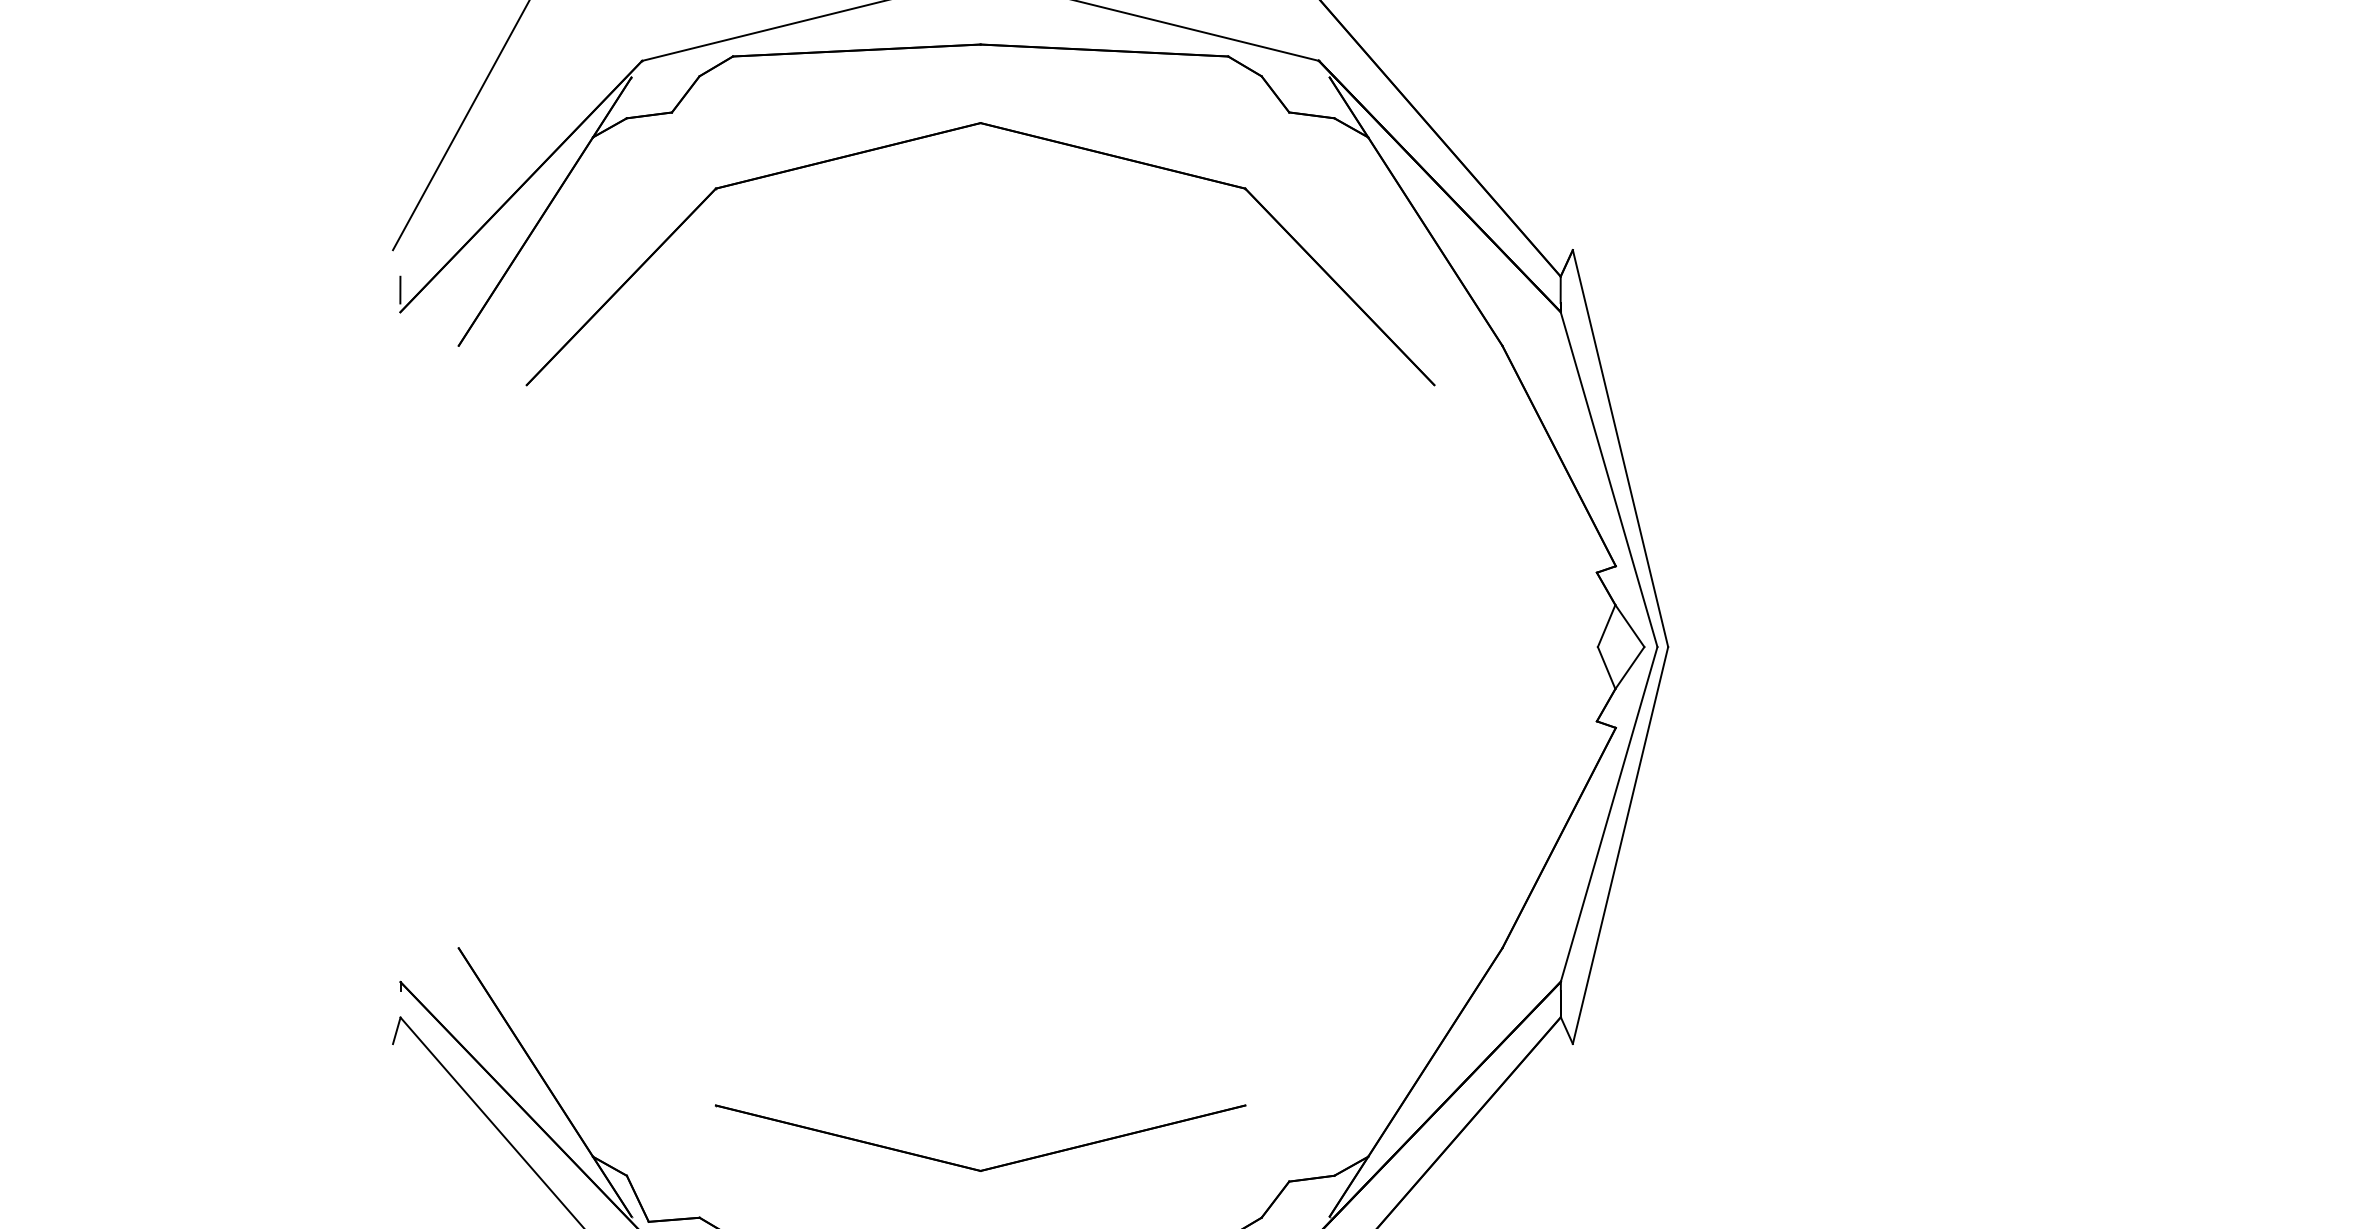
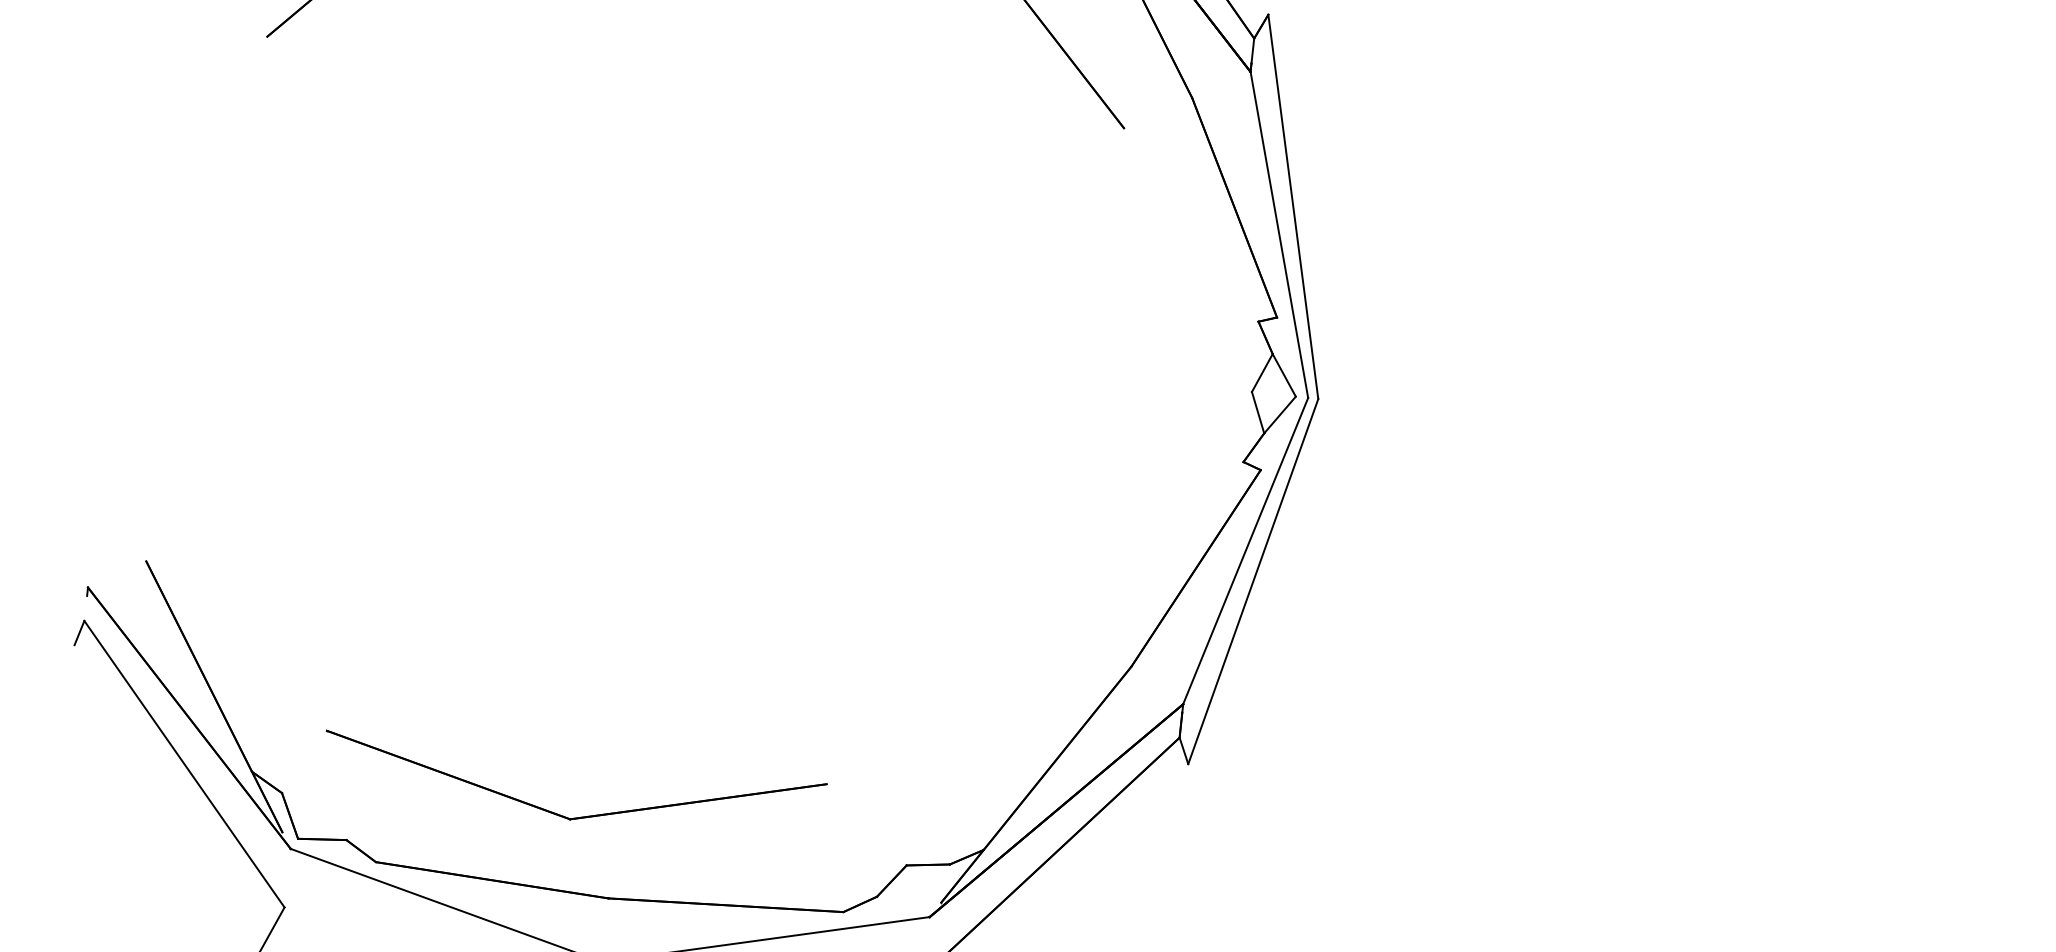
part: (971, 1167) -> (561, 815), moved

